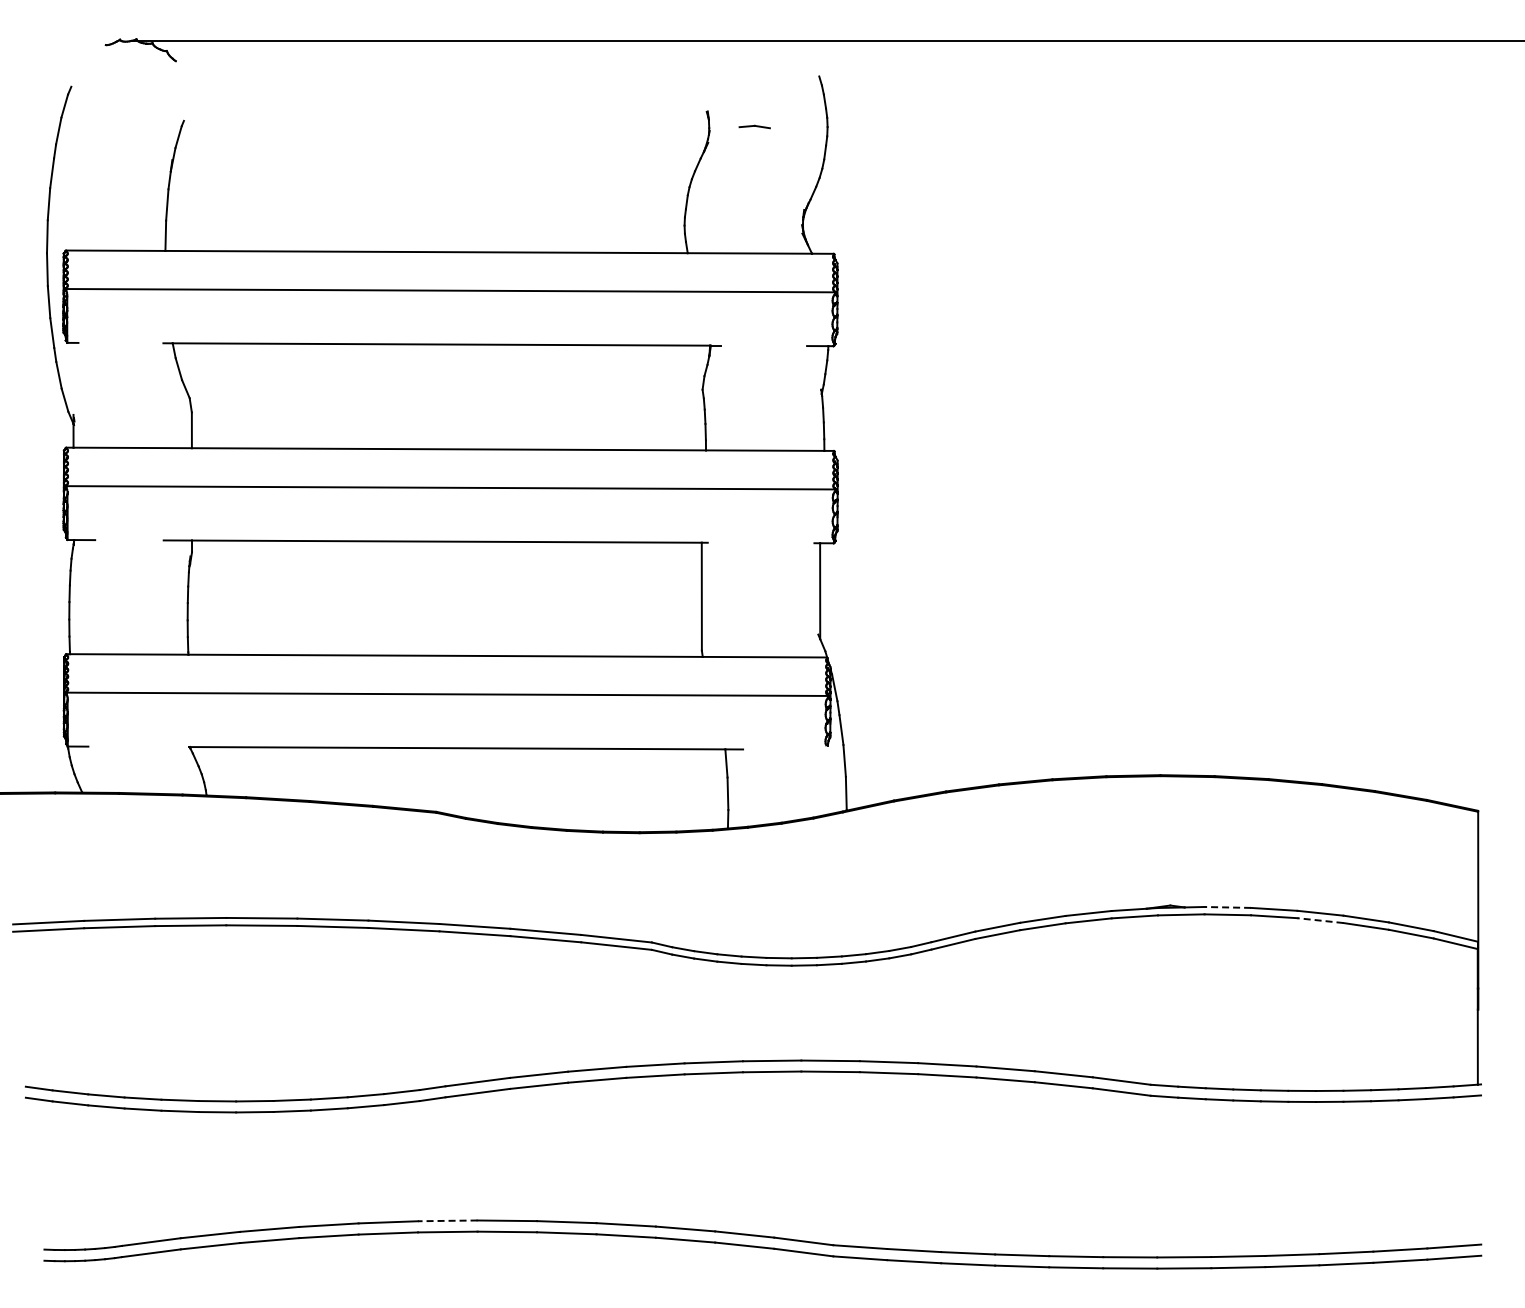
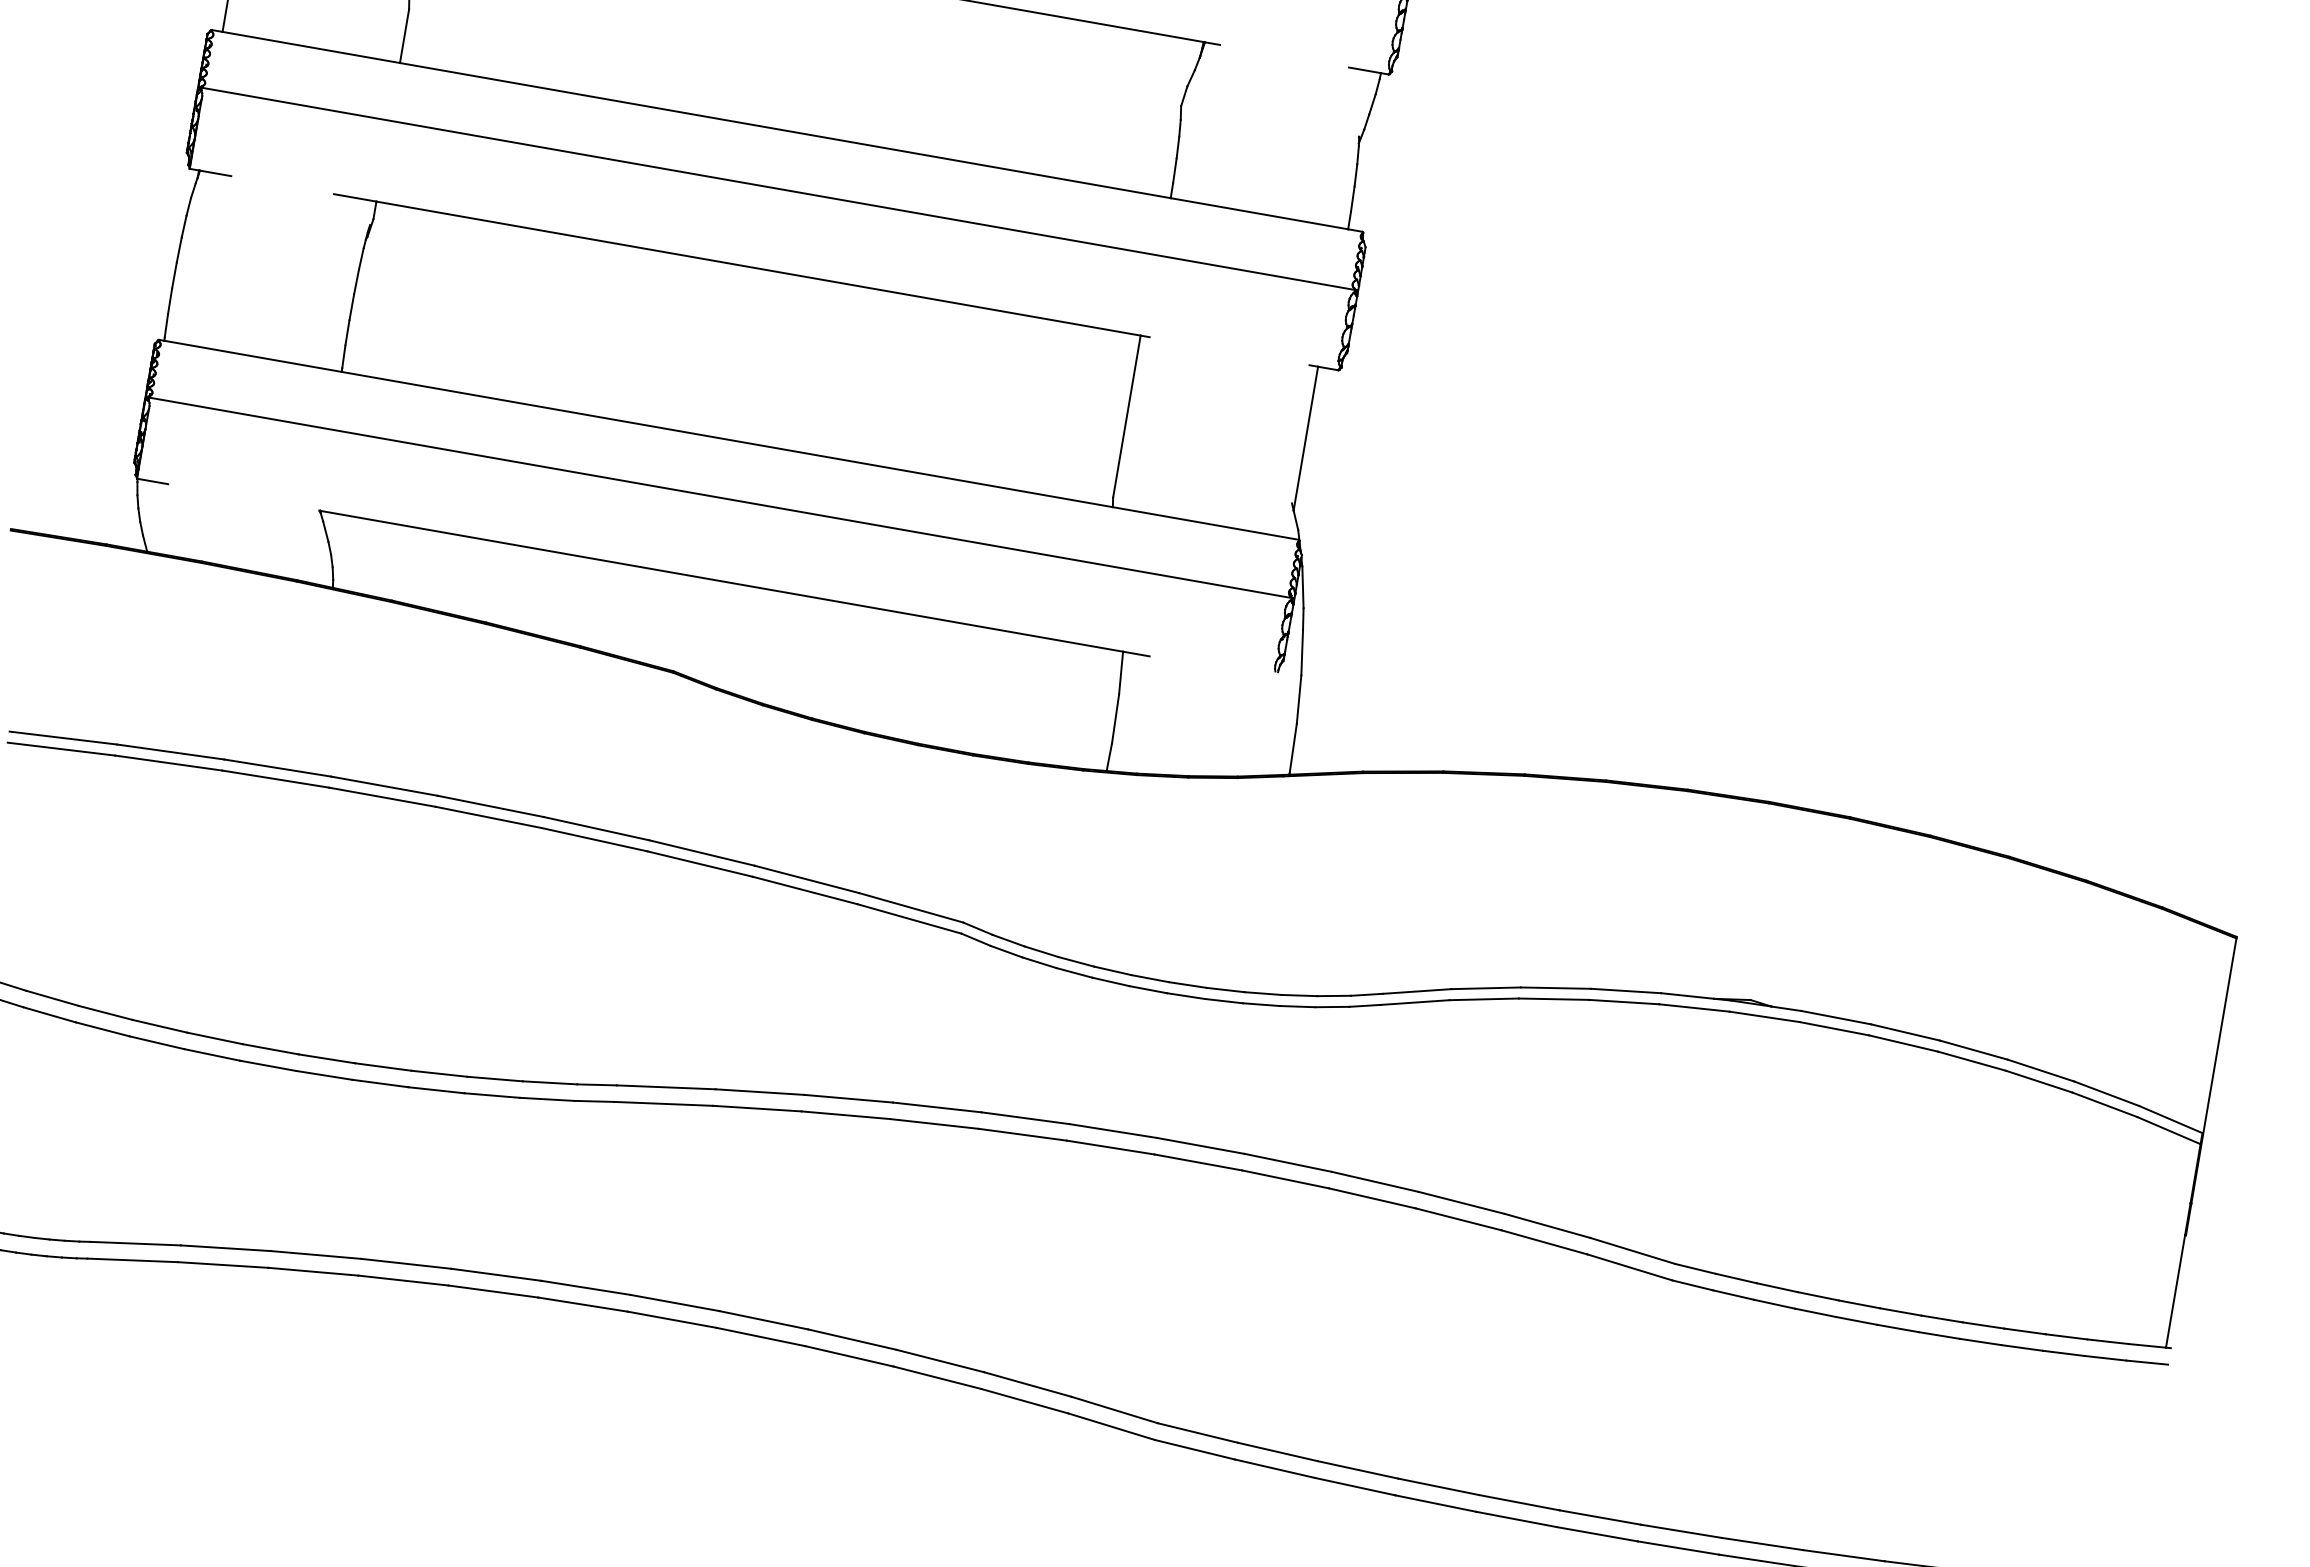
line: (1227, 907) -> (1835, 1017), dashed -> solid
line: (1319, 920) -> (1970, 1060), dashed -> solid
line: (447, 1220) -> (585, 1287), dashed -> solid

